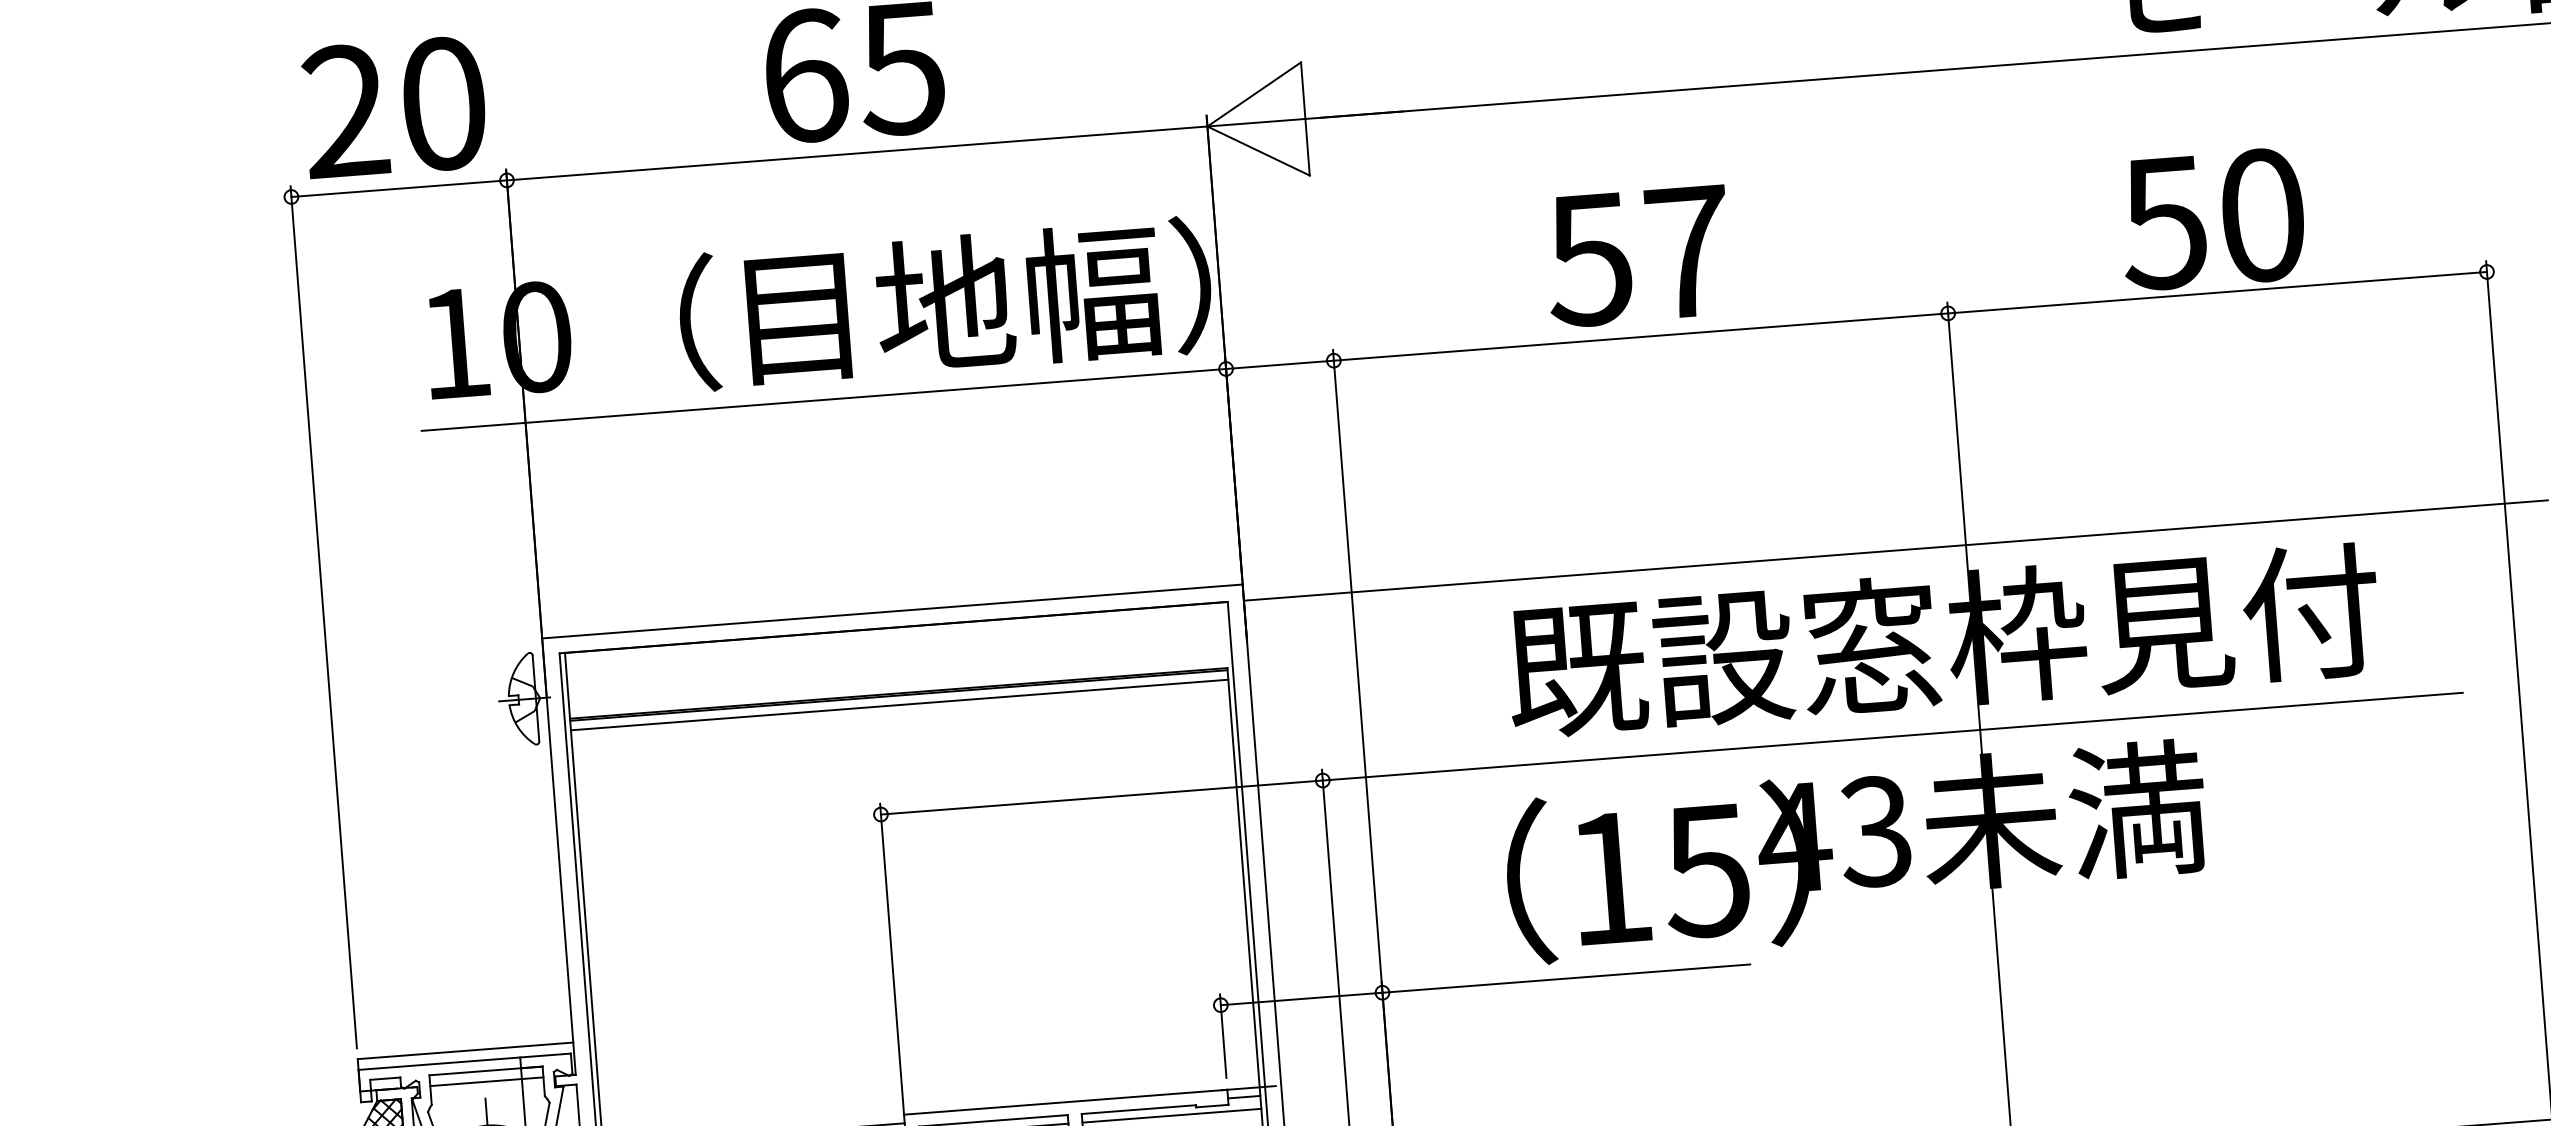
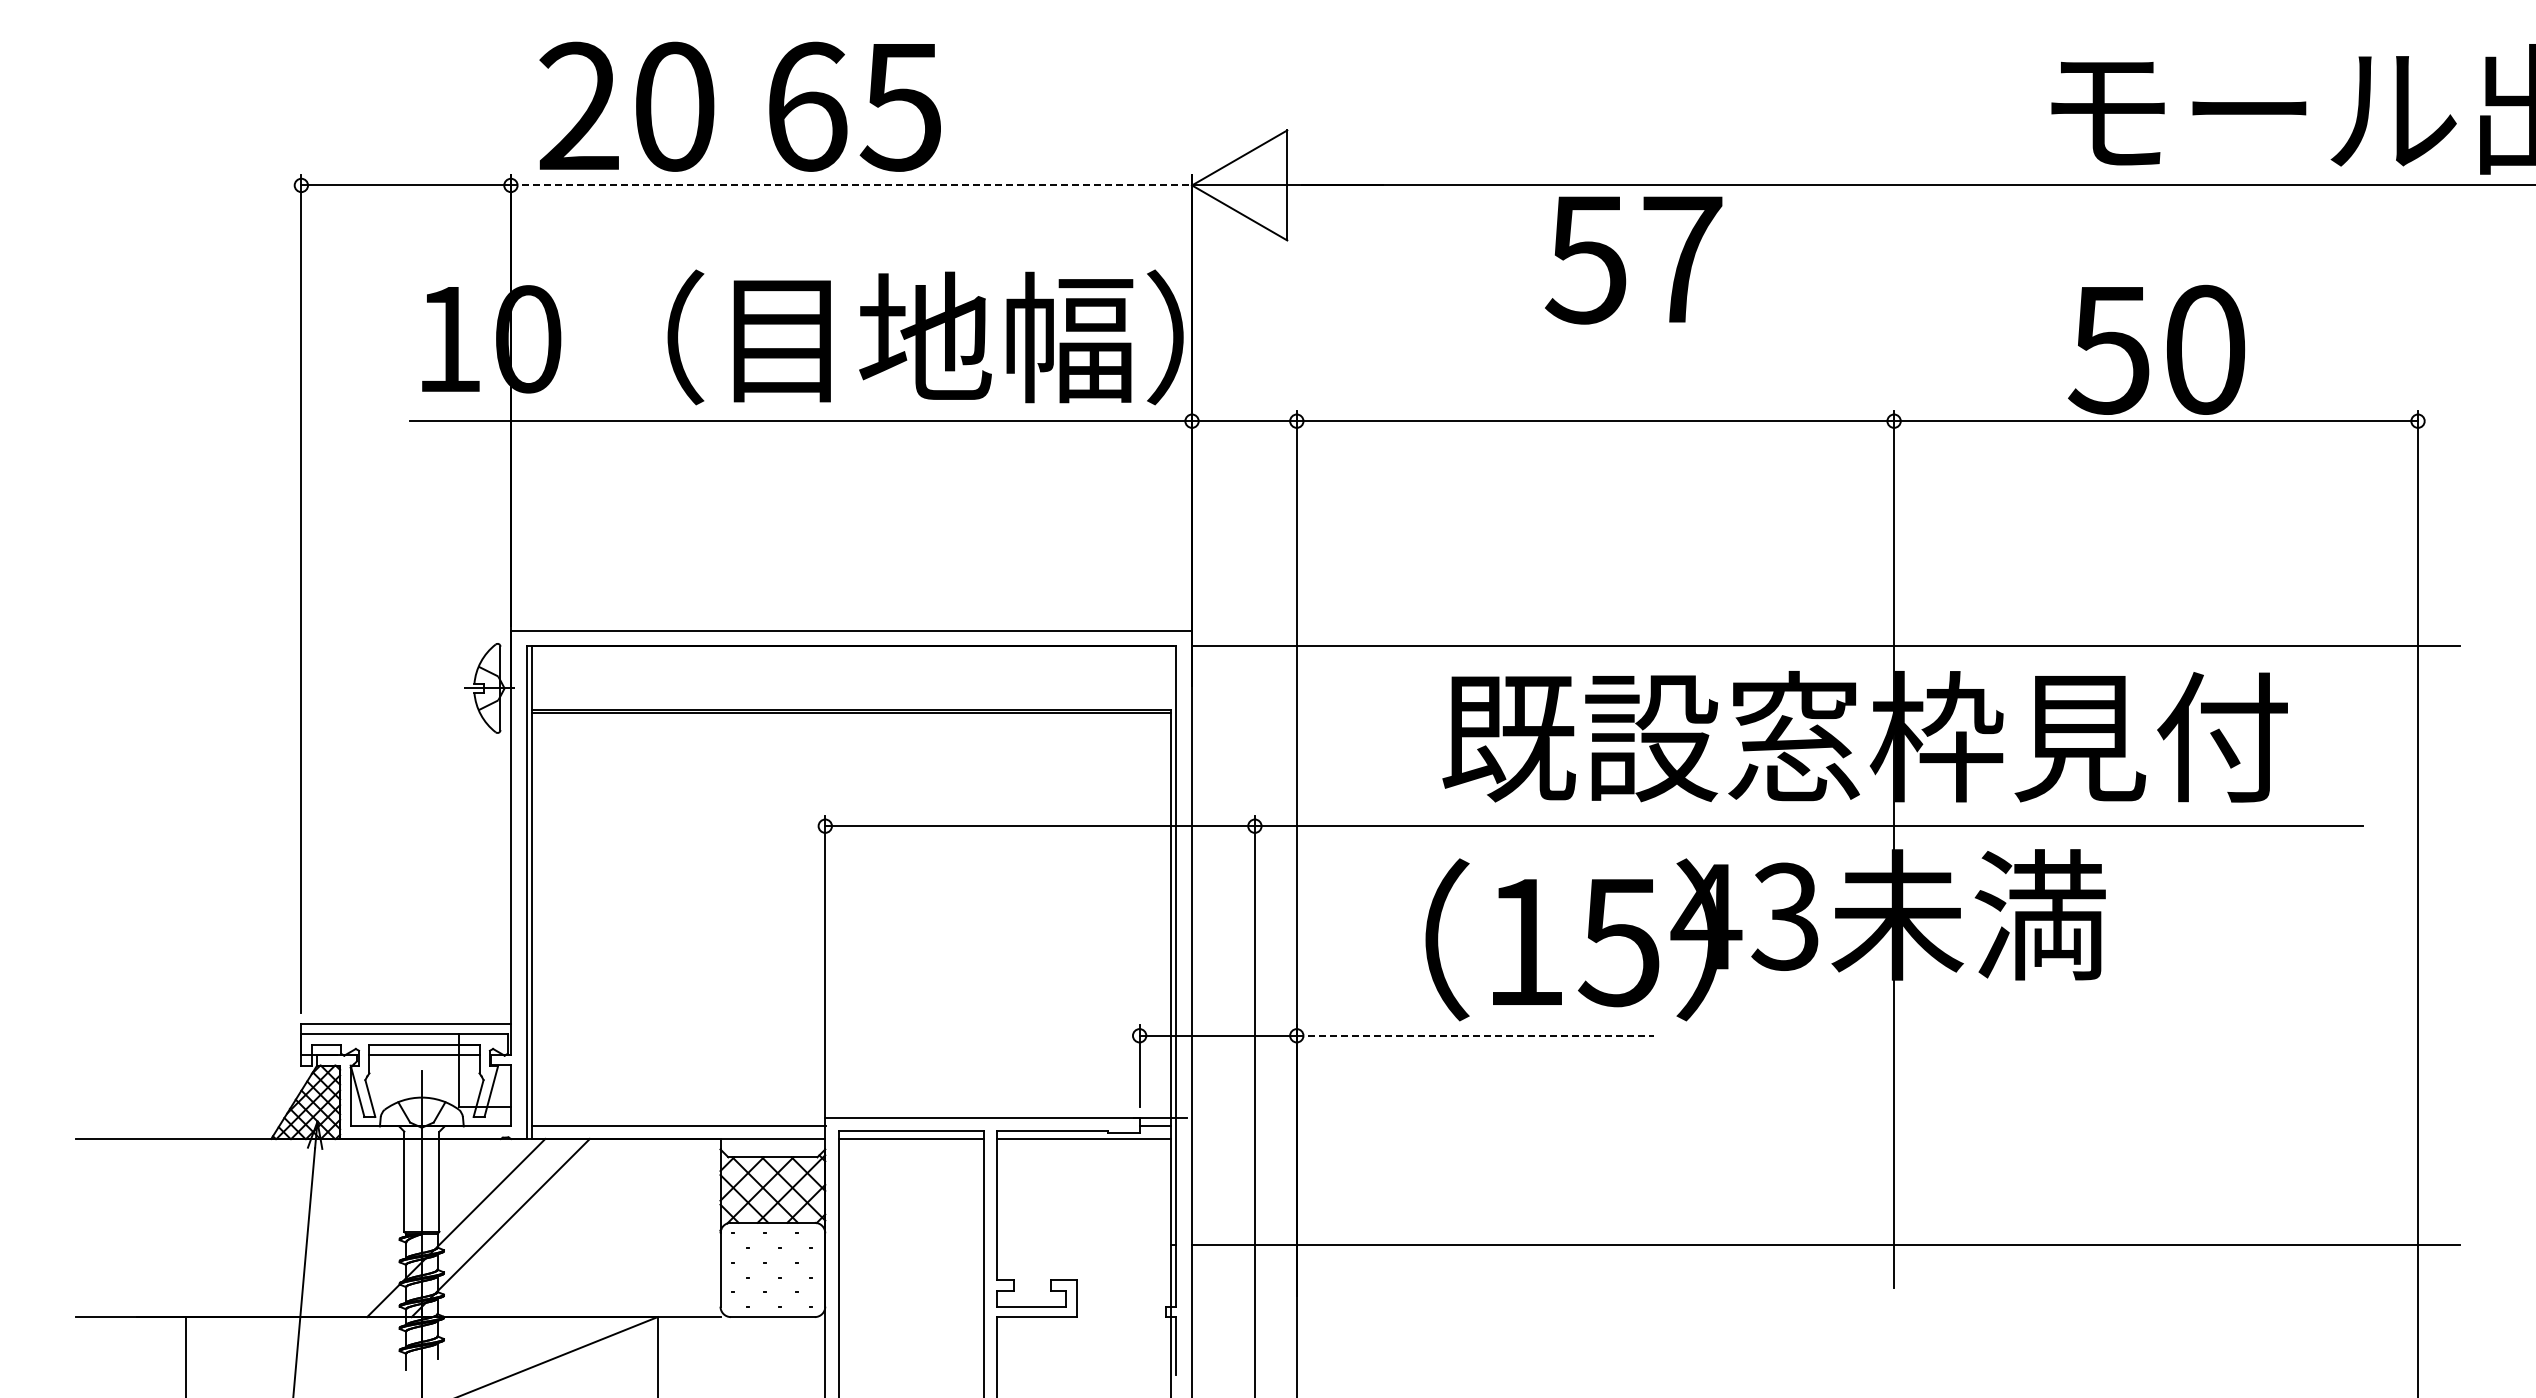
text: (394, 107) -> (626, 106), moved
line: (857, 153) -> (851, 185), solid -> dashed
text: (1637, 256) -> (1633, 260), moved
line: (899, 704) -> (851, 721), removed
line: (1566, 978) -> (1475, 1035), solid -> dashed

